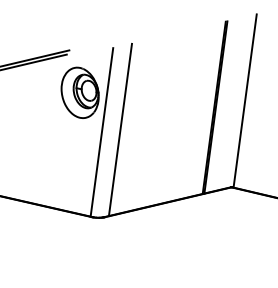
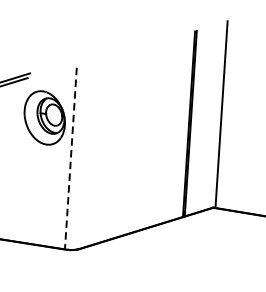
line: (119, 129) -> (89, 154), removed
line: (101, 132) -> (70, 158), solid -> dashed

